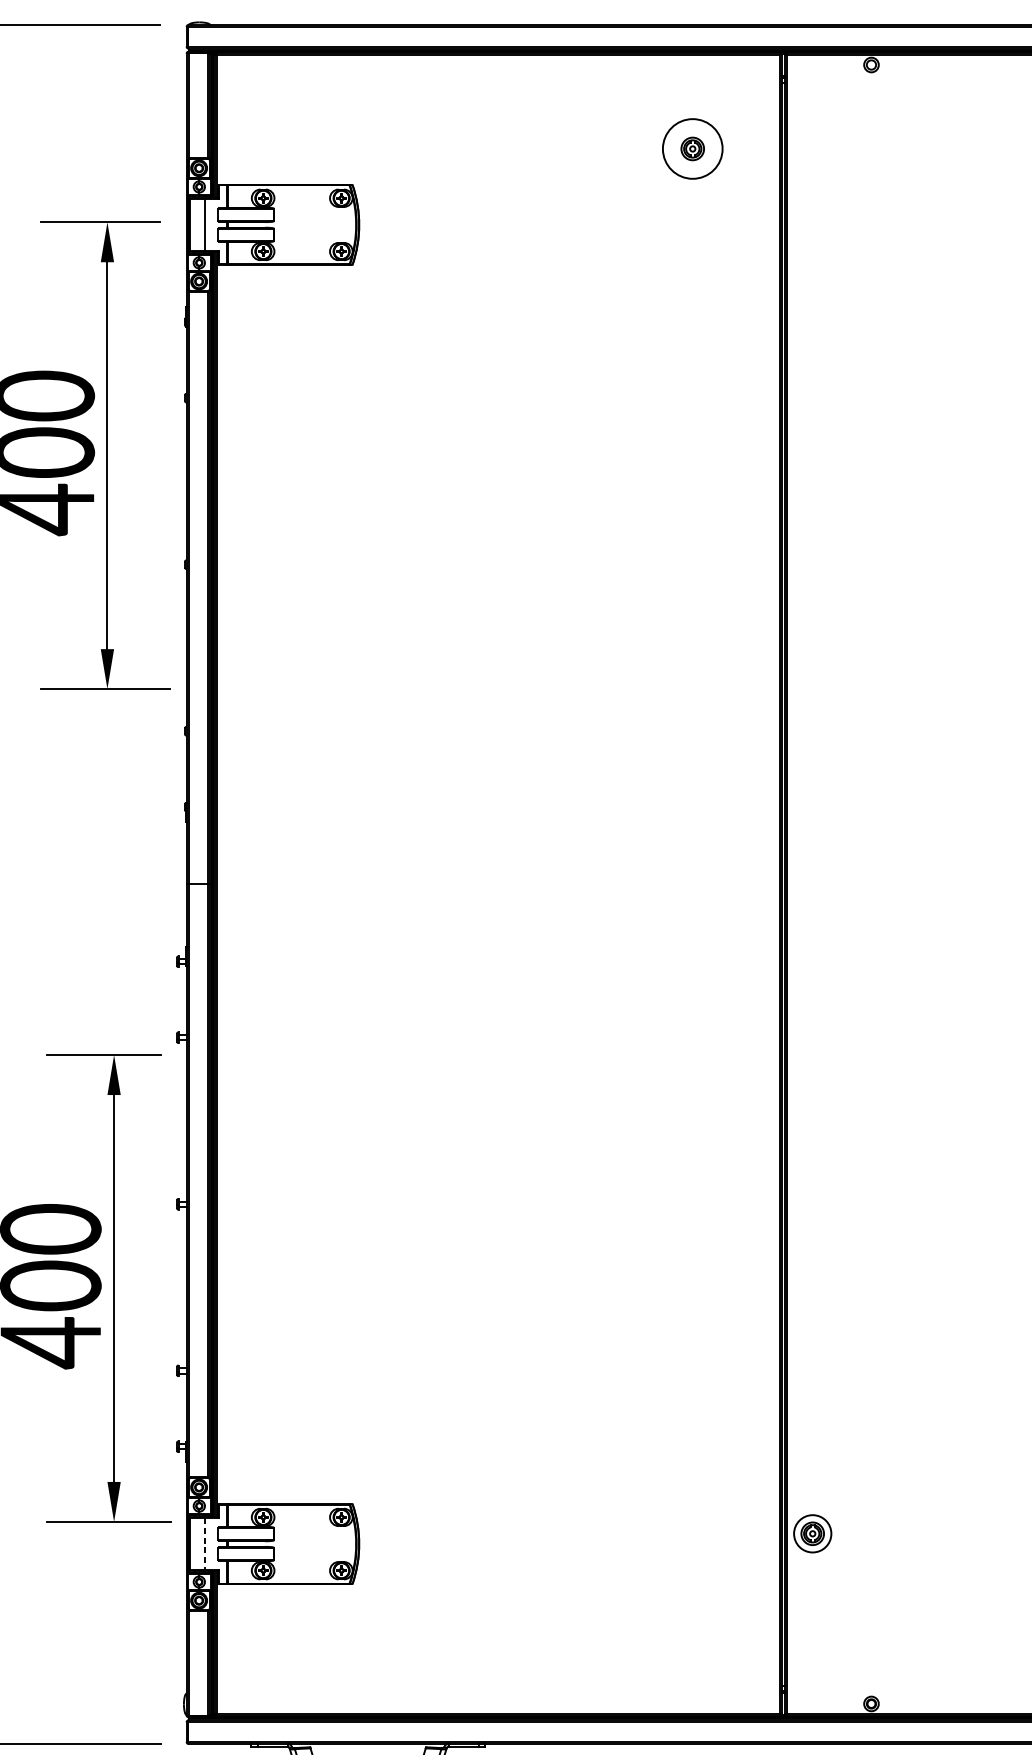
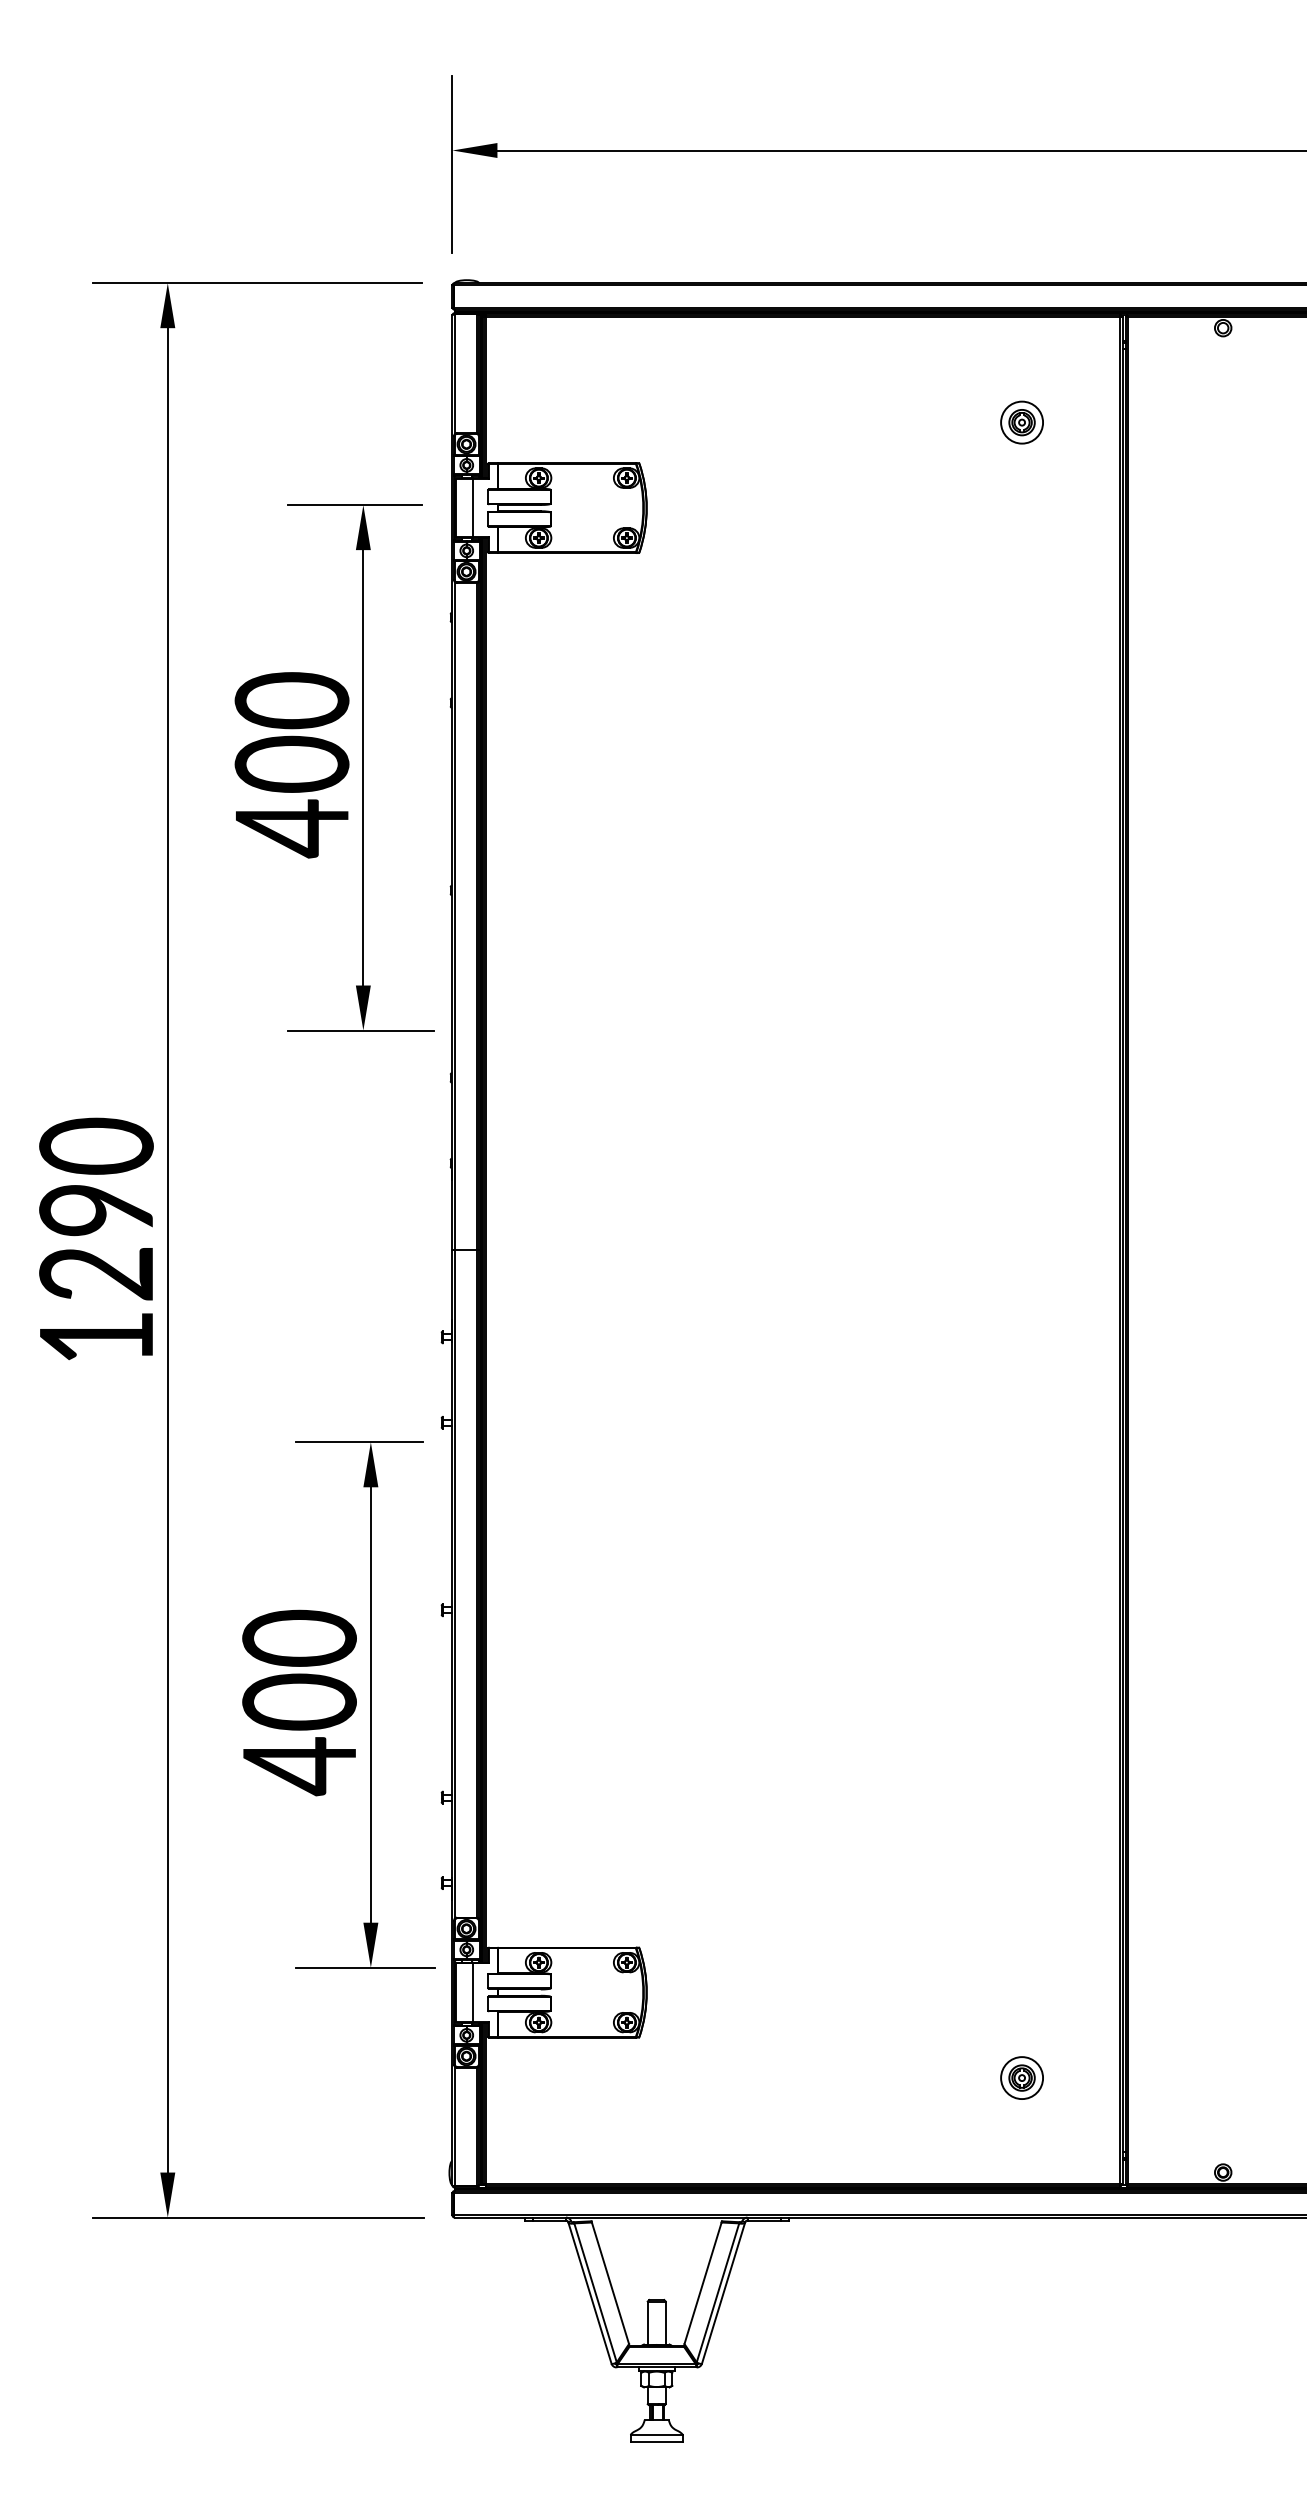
circle: (693, 148) -> (1022, 422), size x0.62
part: (812, 1533) -> (1021, 2077), moved
line: (205, 1544) -> (473, 1993), dashed -> solid

